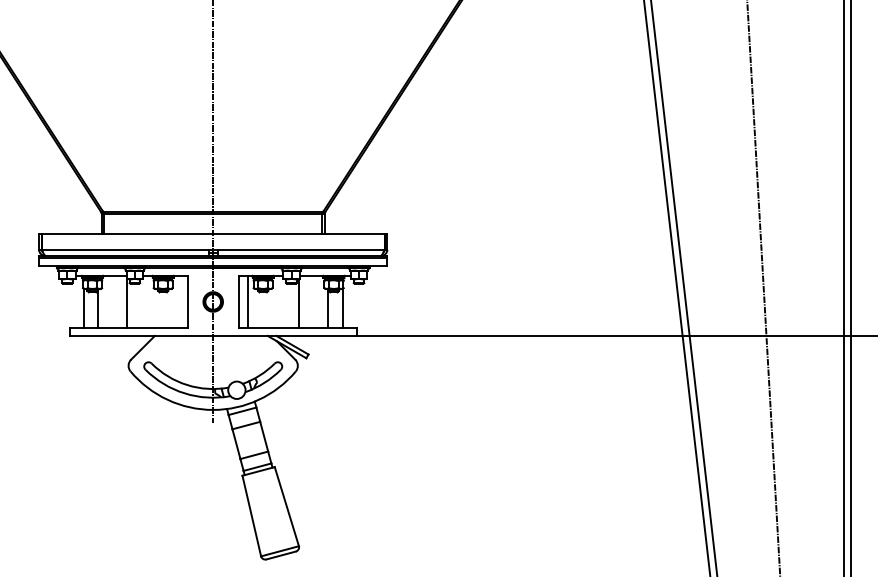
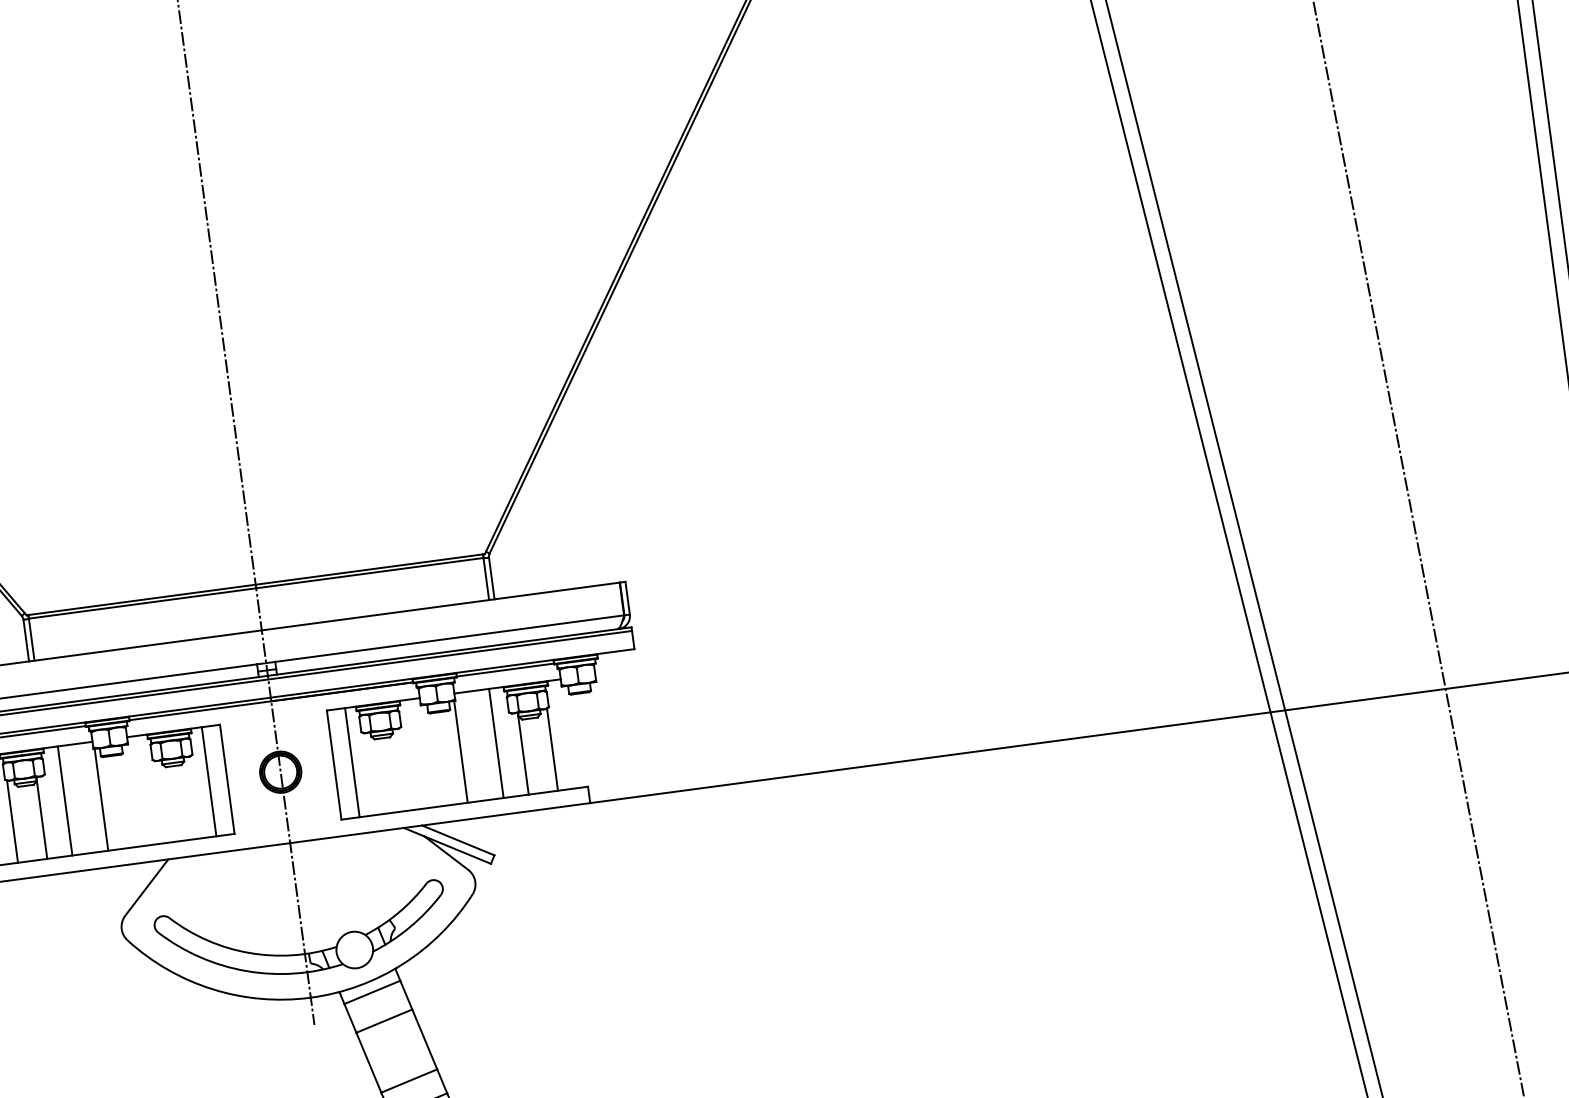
line: (109, 301) -> (63, 800), added
line: (178, 301) -> (208, 780), added
line: (316, 301) -> (496, 742), added

